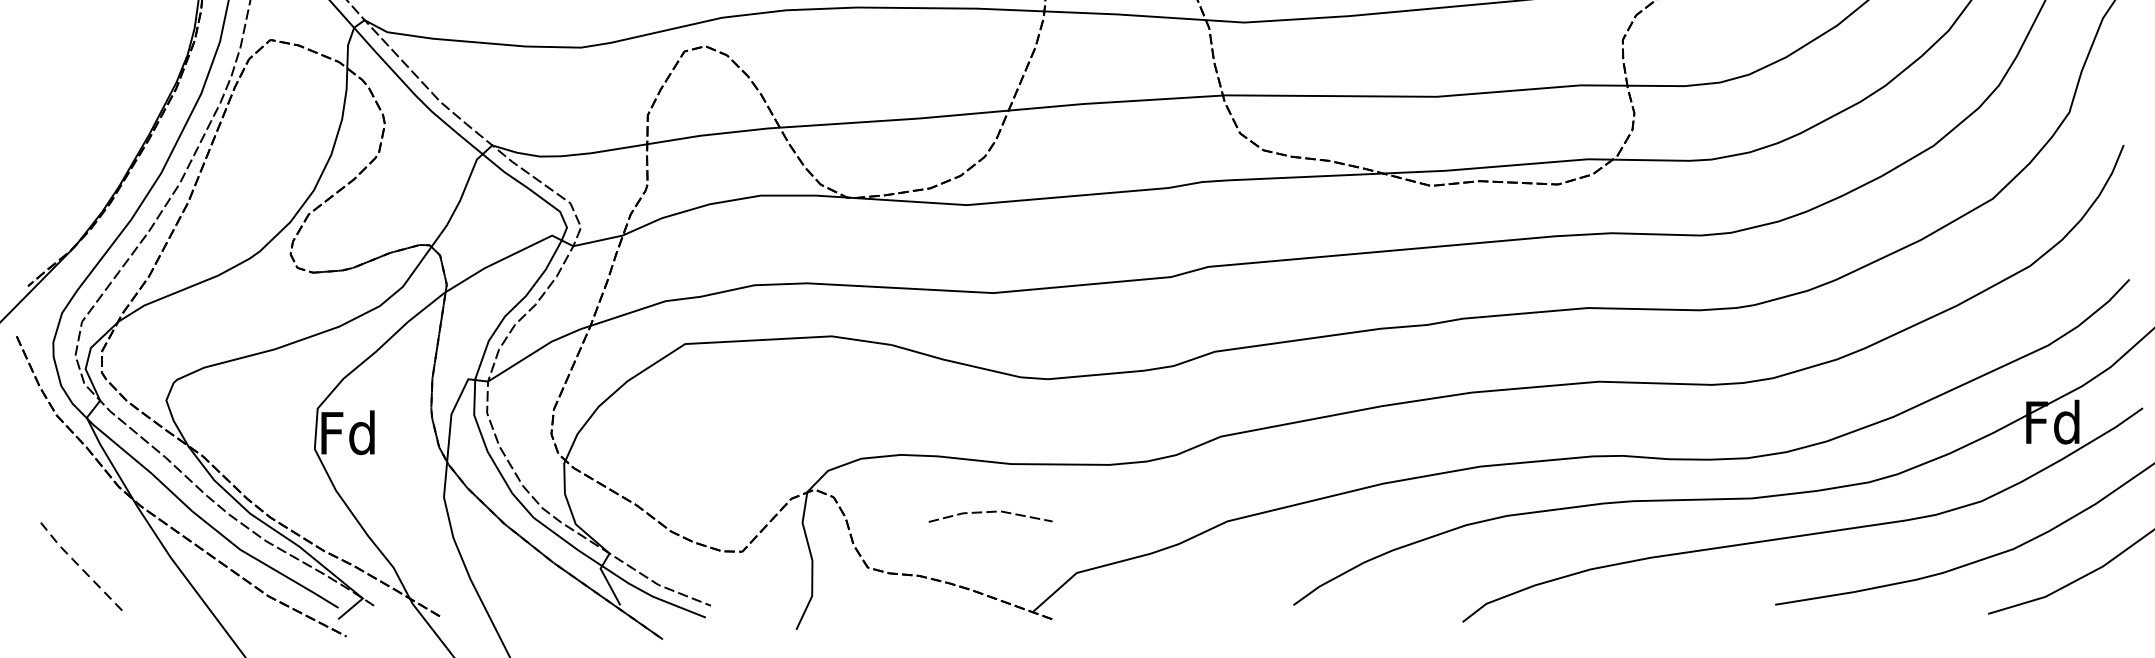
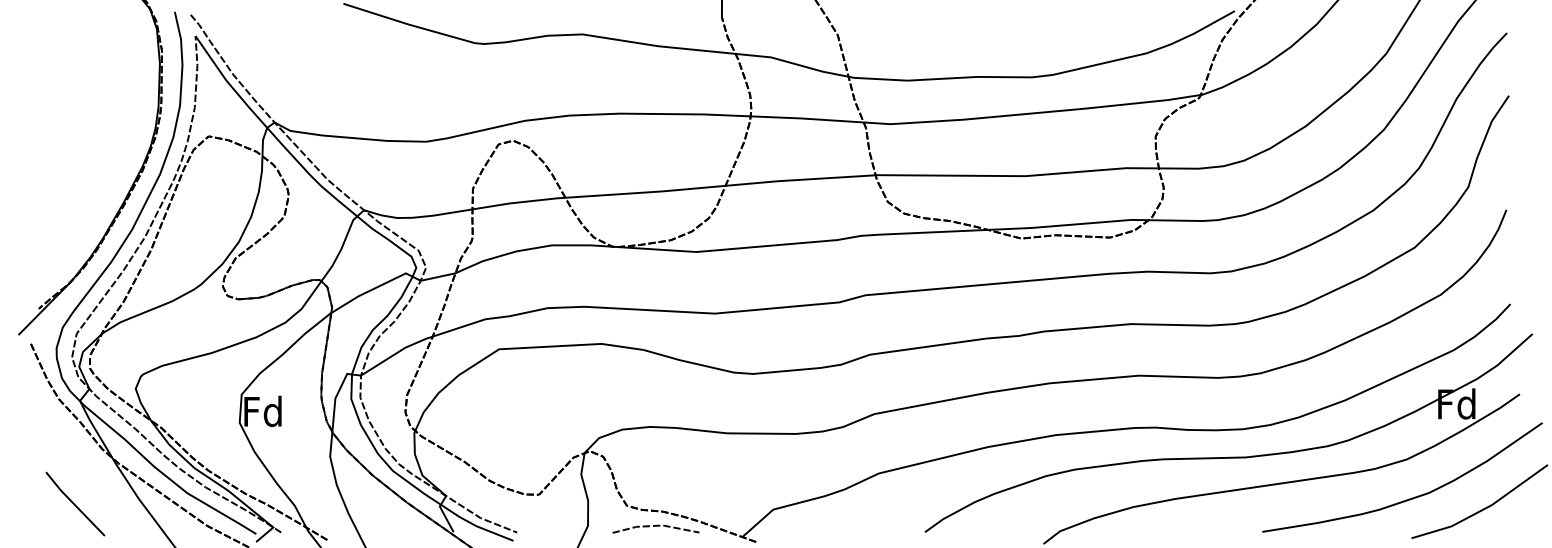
line: (989, 512) -> (655, 526), moved
line: (77, 564) -> (73, 503), dashed -> solid

